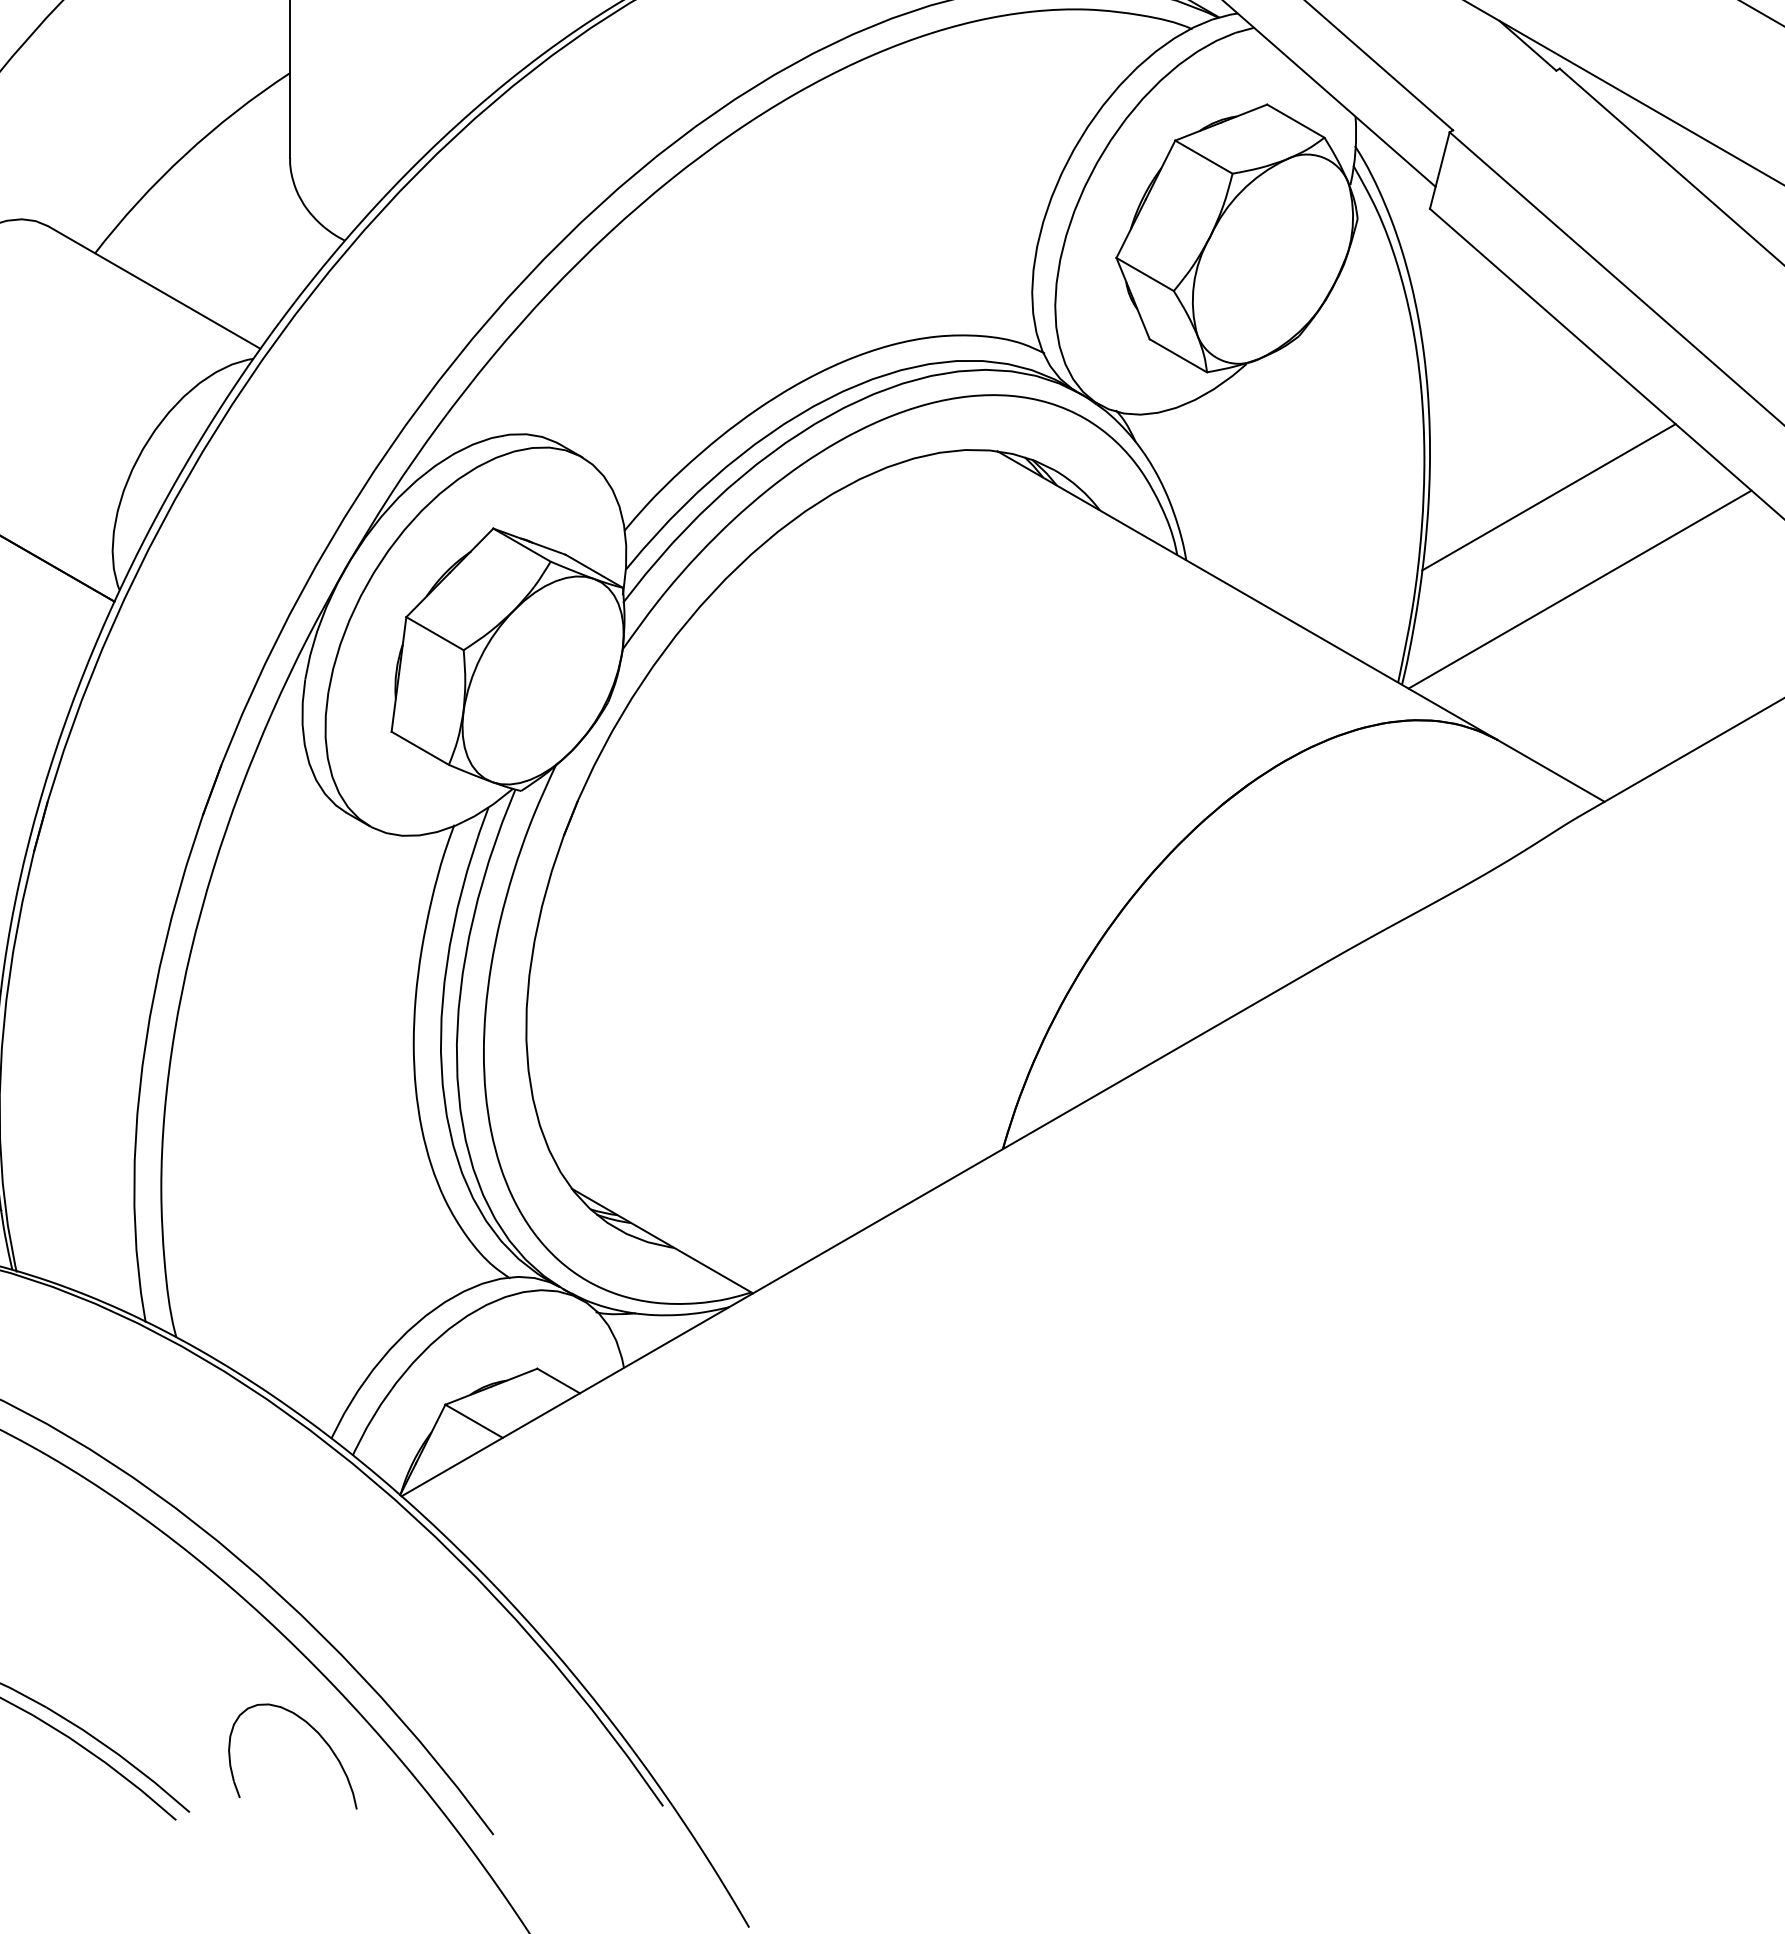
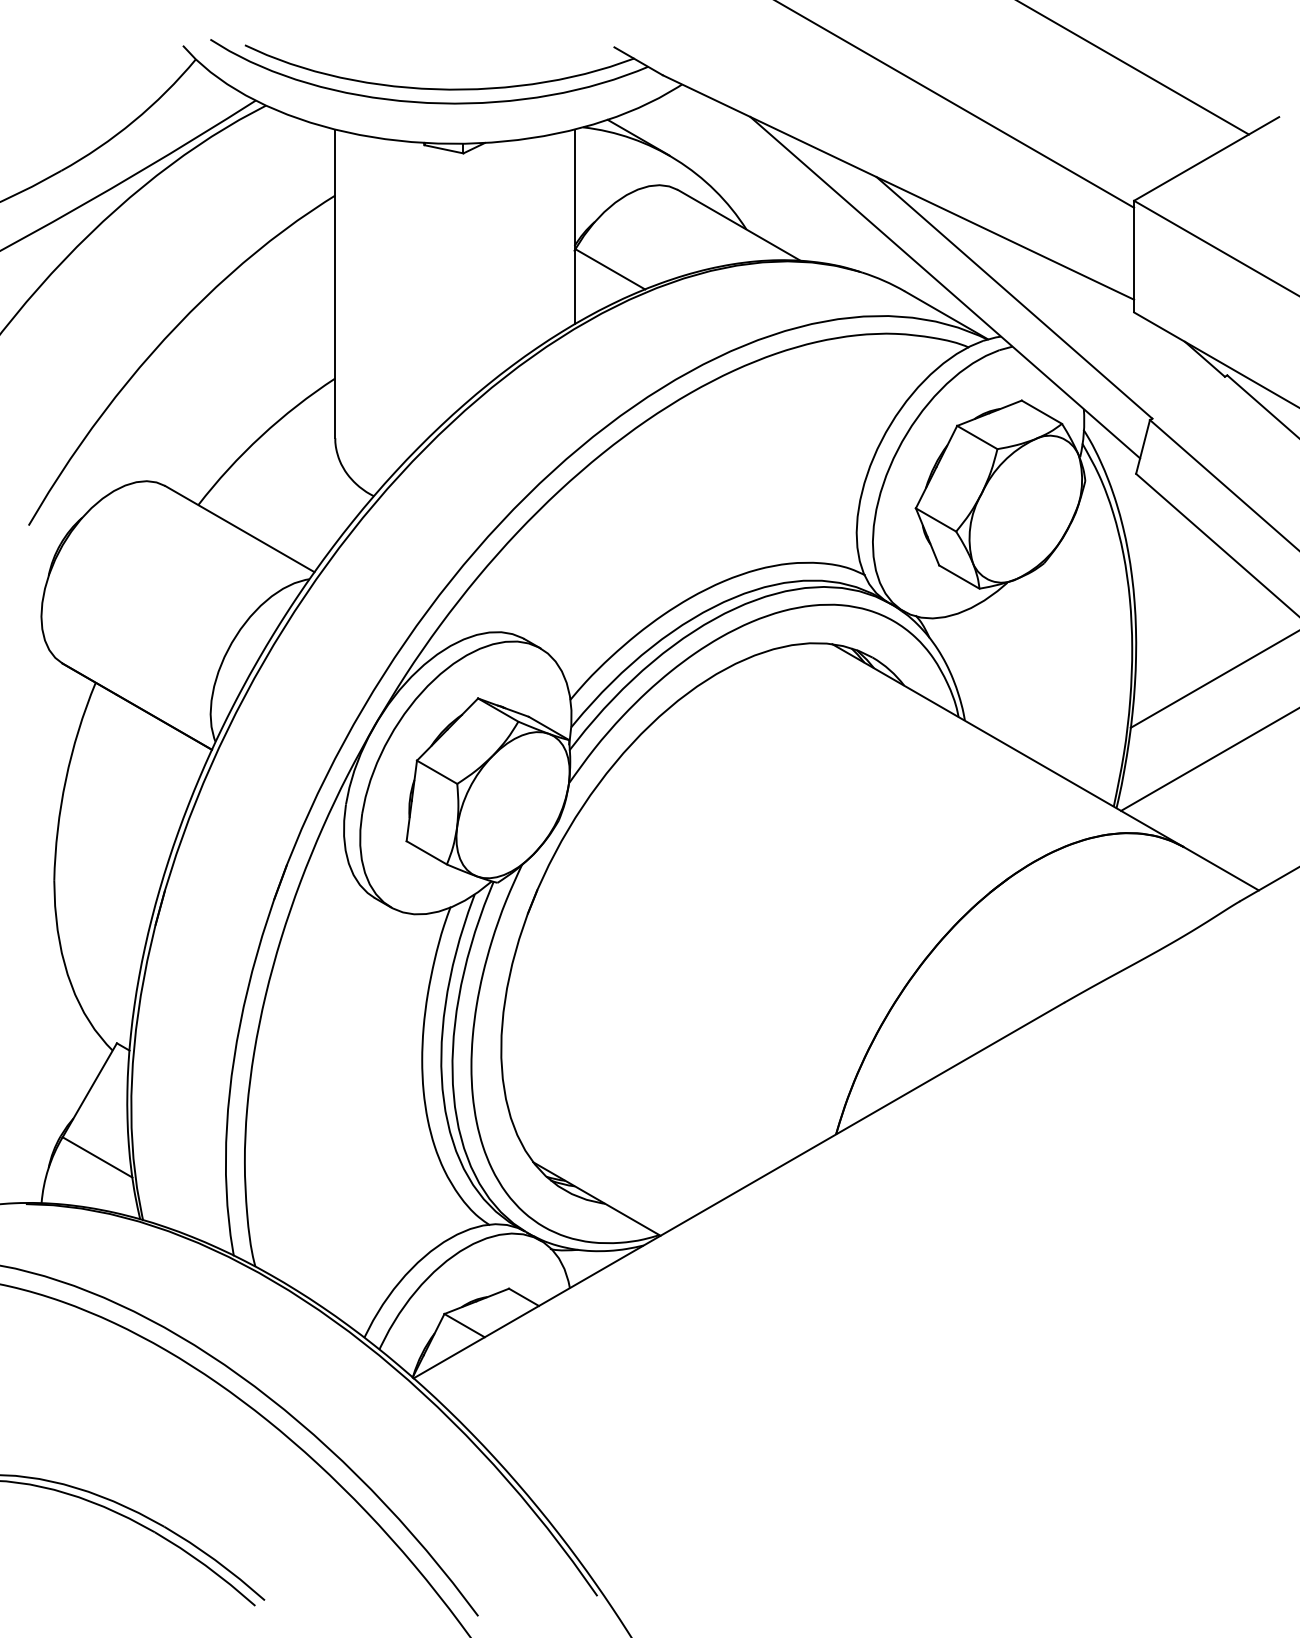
part: (314, 1731) -> (352, 1543), removed

